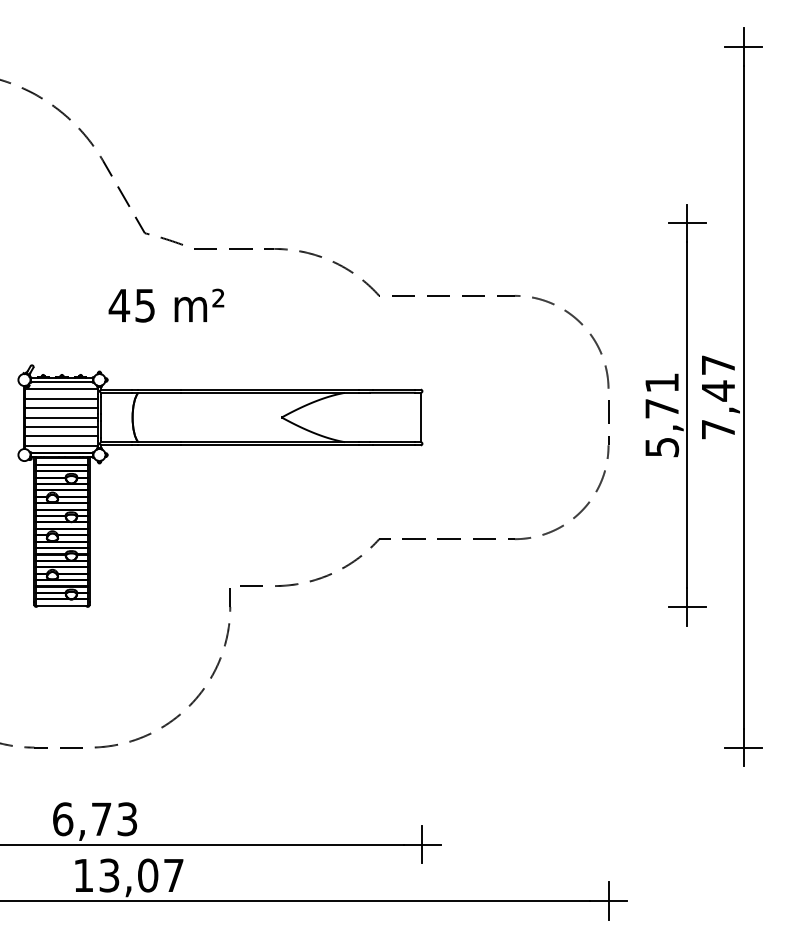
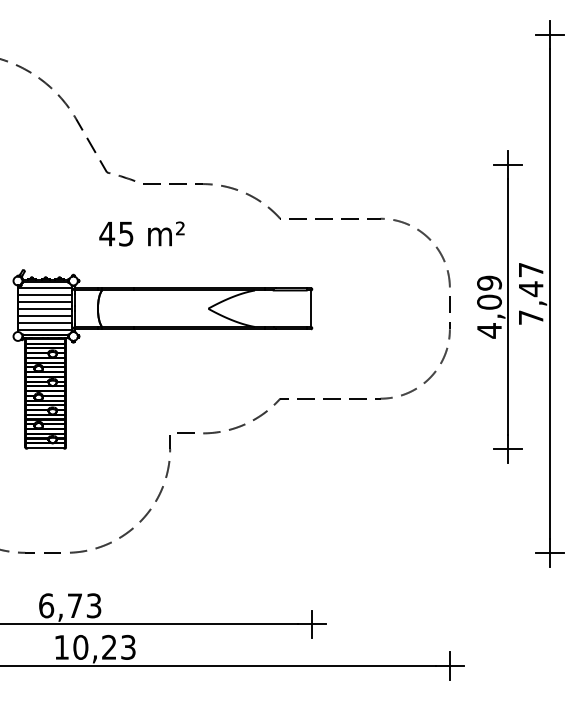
text: (165, 304) -> (141, 233), moved
text: (662, 414) -> (489, 306), 5,71 -> 4,09
text: (141, 874) -> (104, 646), 13,07 -> 10,23

